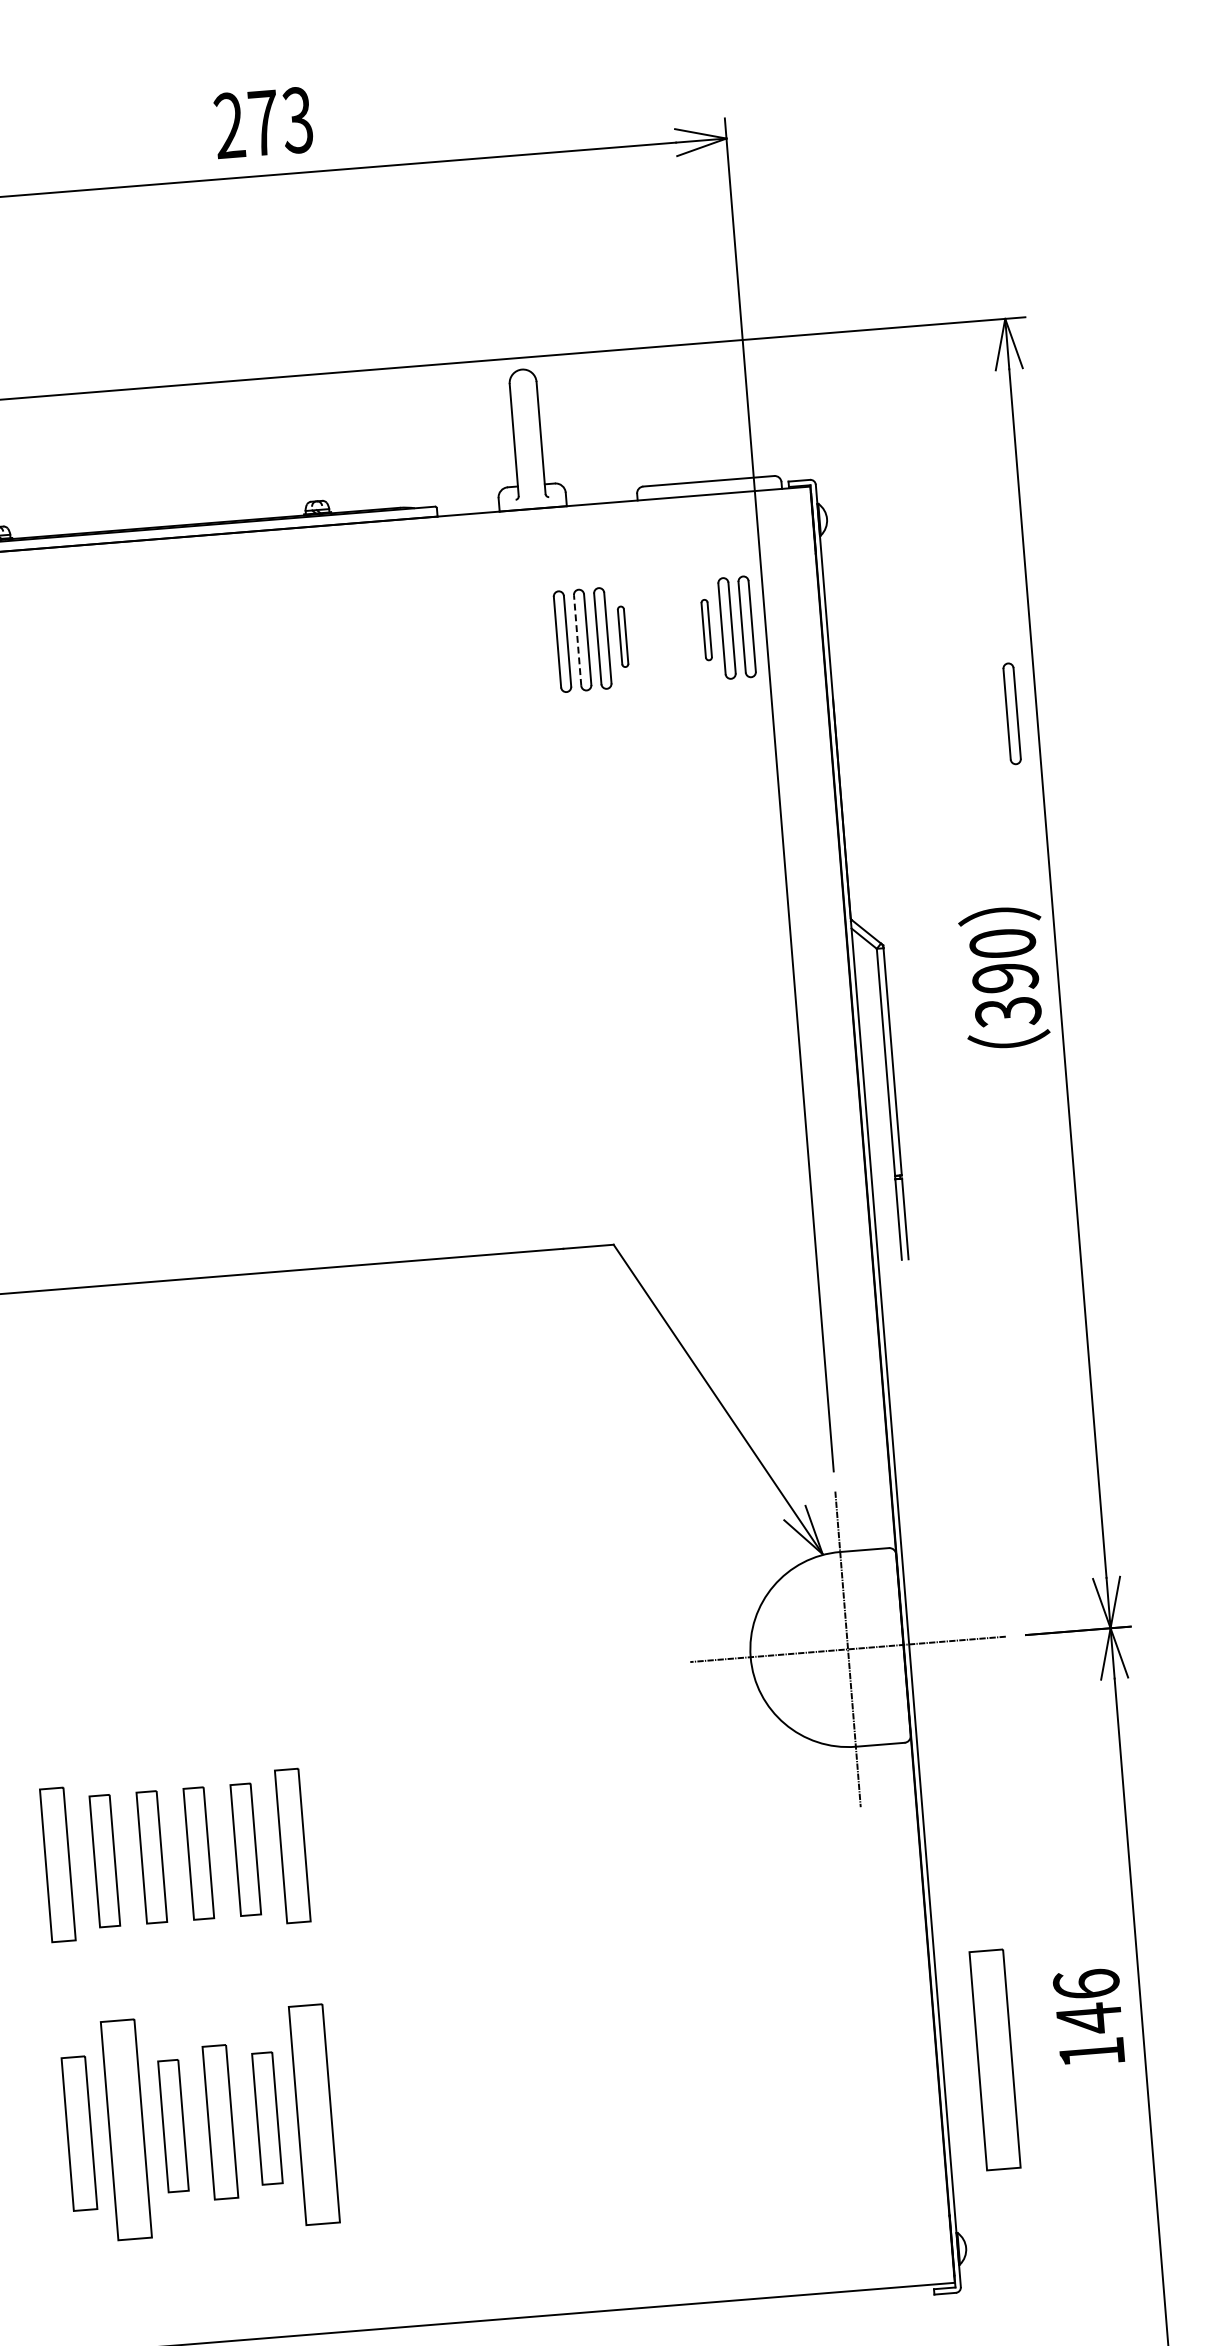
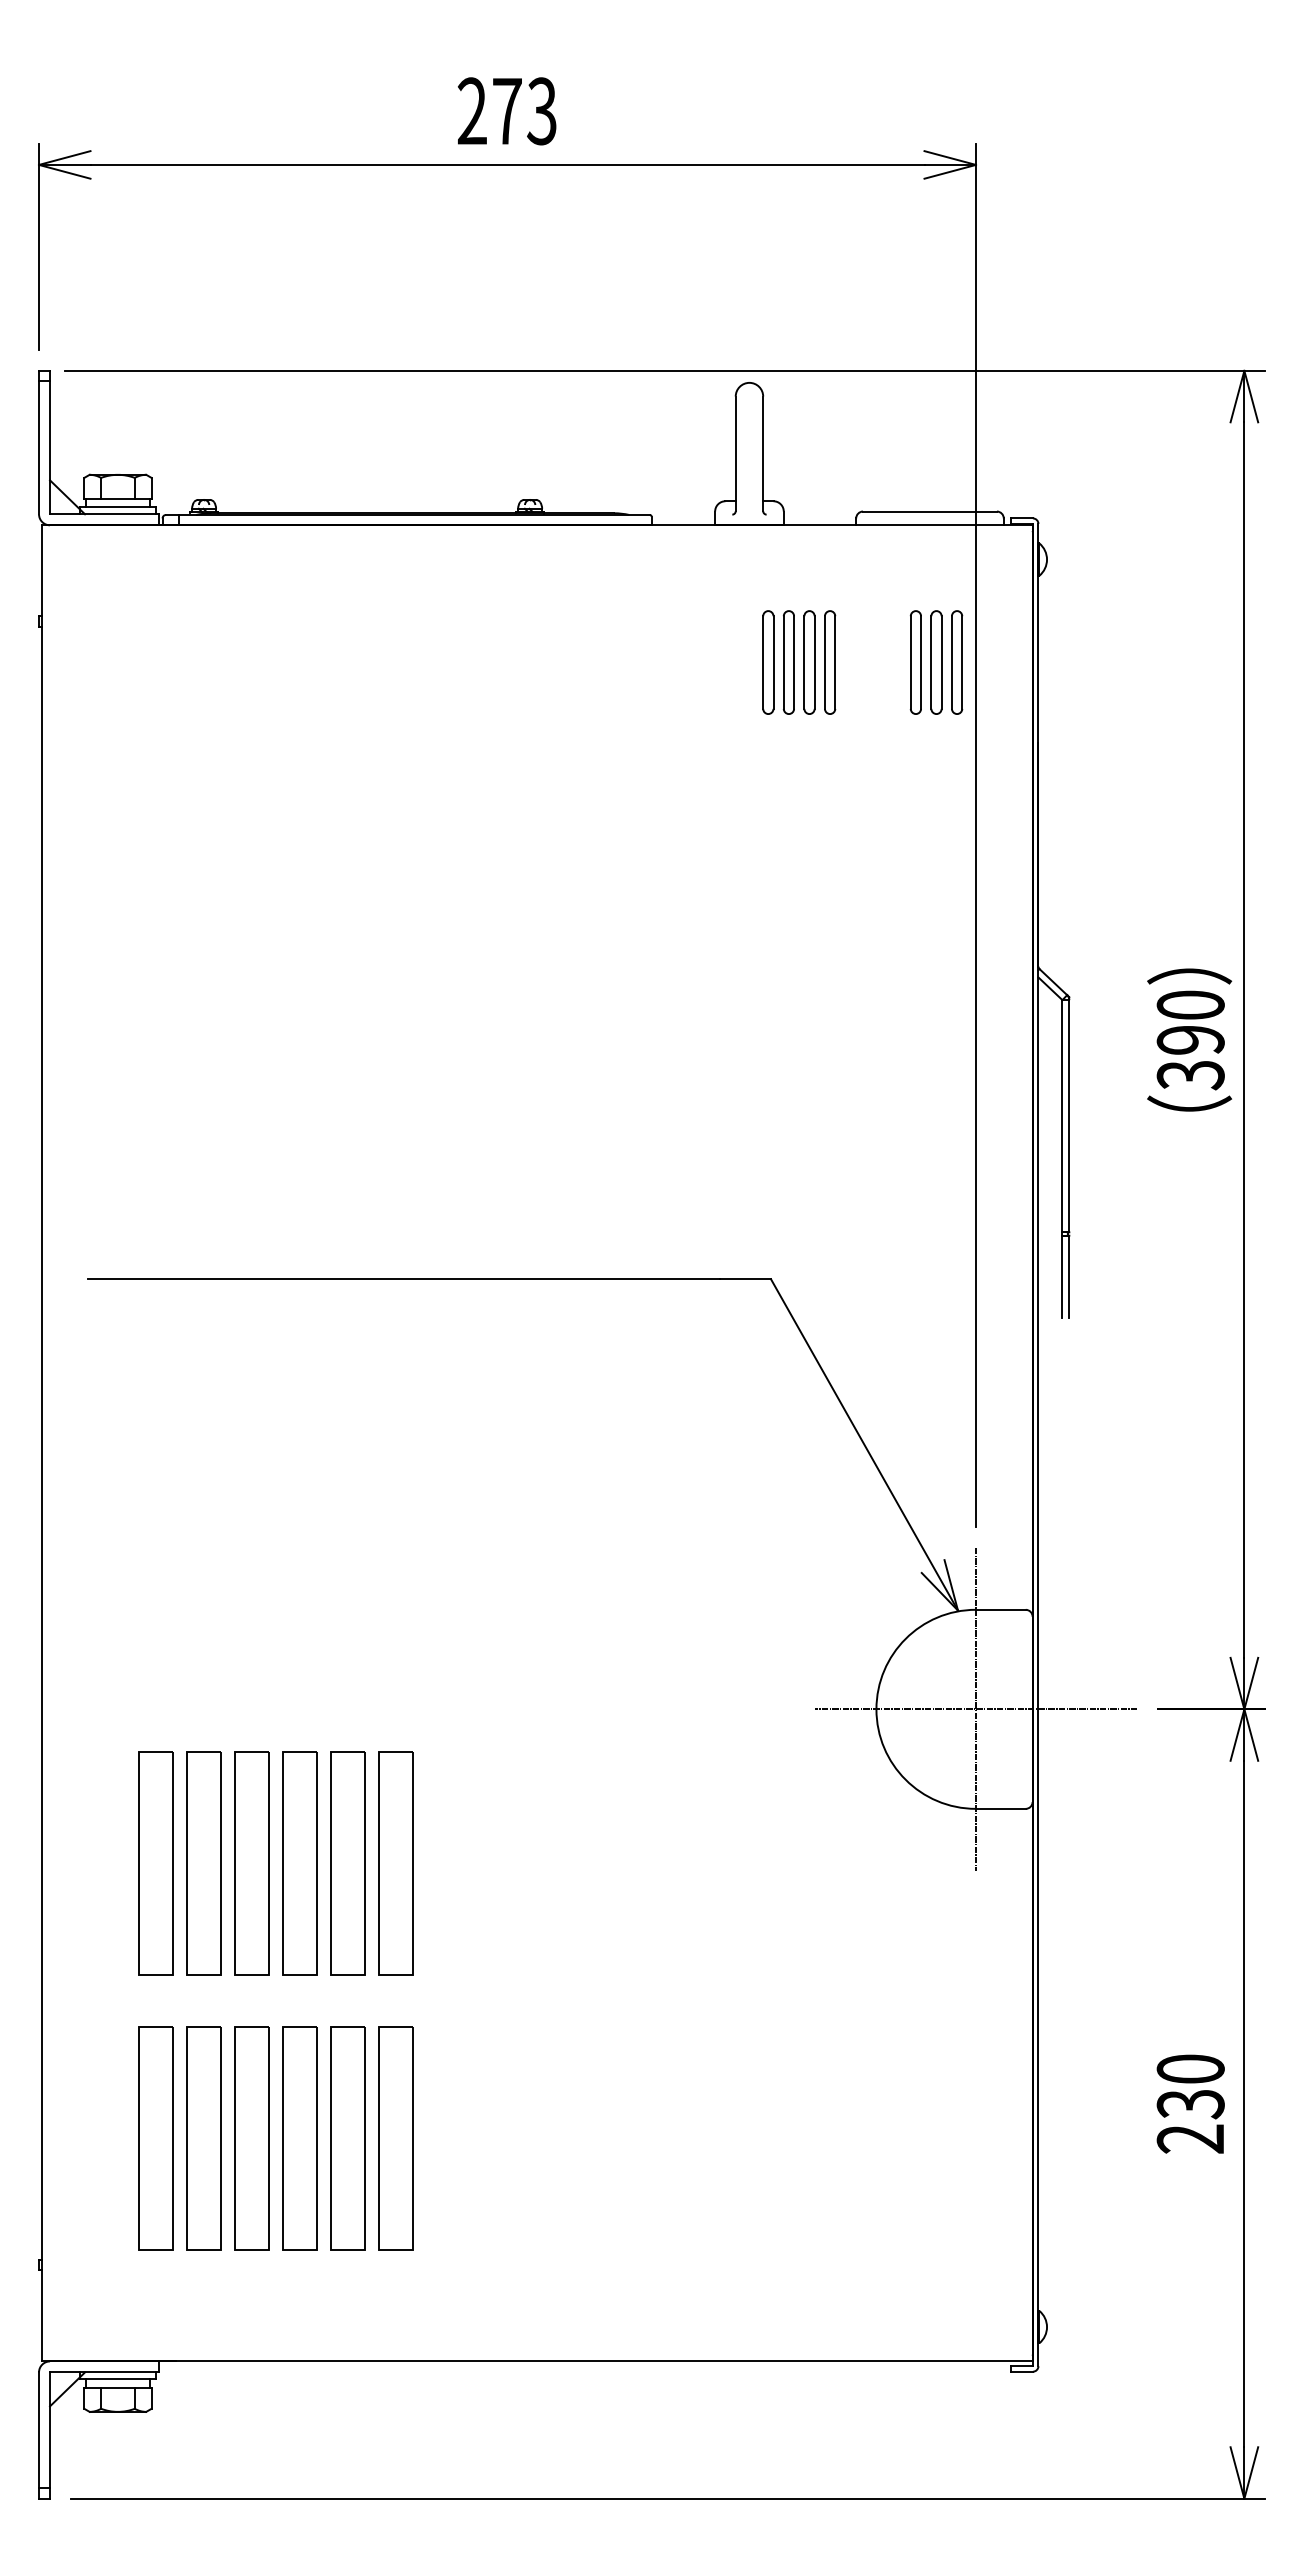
part: (706, 630) -> (915, 662), size x1.67
part: (623, 636) -> (830, 662), size x1.67
line: (577, 640) -> (783, 662), dashed -> solid
part: (1012, 713) -> (1219, 772), removed
part: (292, 1845) -> (395, 1863), size x1.43
part: (245, 1849) -> (347, 1863), size x1.67
part: (198, 1853) -> (299, 1863), size x1.67
part: (151, 1857) -> (251, 1863), size x1.67
part: (104, 1860) -> (203, 1863), size x1.67
part: (57, 1864) -> (155, 1863), size x1.43
text: (1088, 2018) -> (1190, 2103), 146 -> 230
part: (994, 2060) -> (1091, 2138), removed
part: (267, 2118) -> (347, 2138), size x1.67
part: (220, 2122) -> (299, 2138), size x1.43
part: (173, 2126) -> (251, 2138), size x1.67
part: (79, 2133) -> (155, 2138), size x1.43

